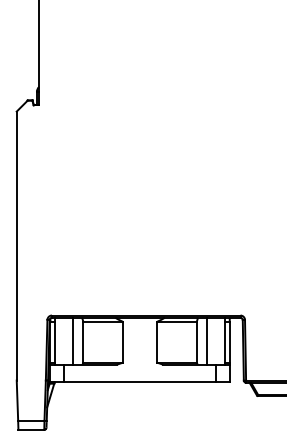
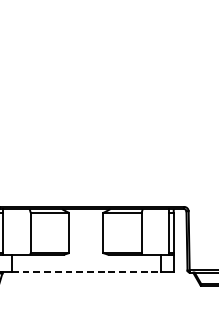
line: (72, 340) -> (20, 231), removed
line: (207, 340) -> (152, 231), removed
line: (140, 382) -> (86, 272), solid -> dashed

